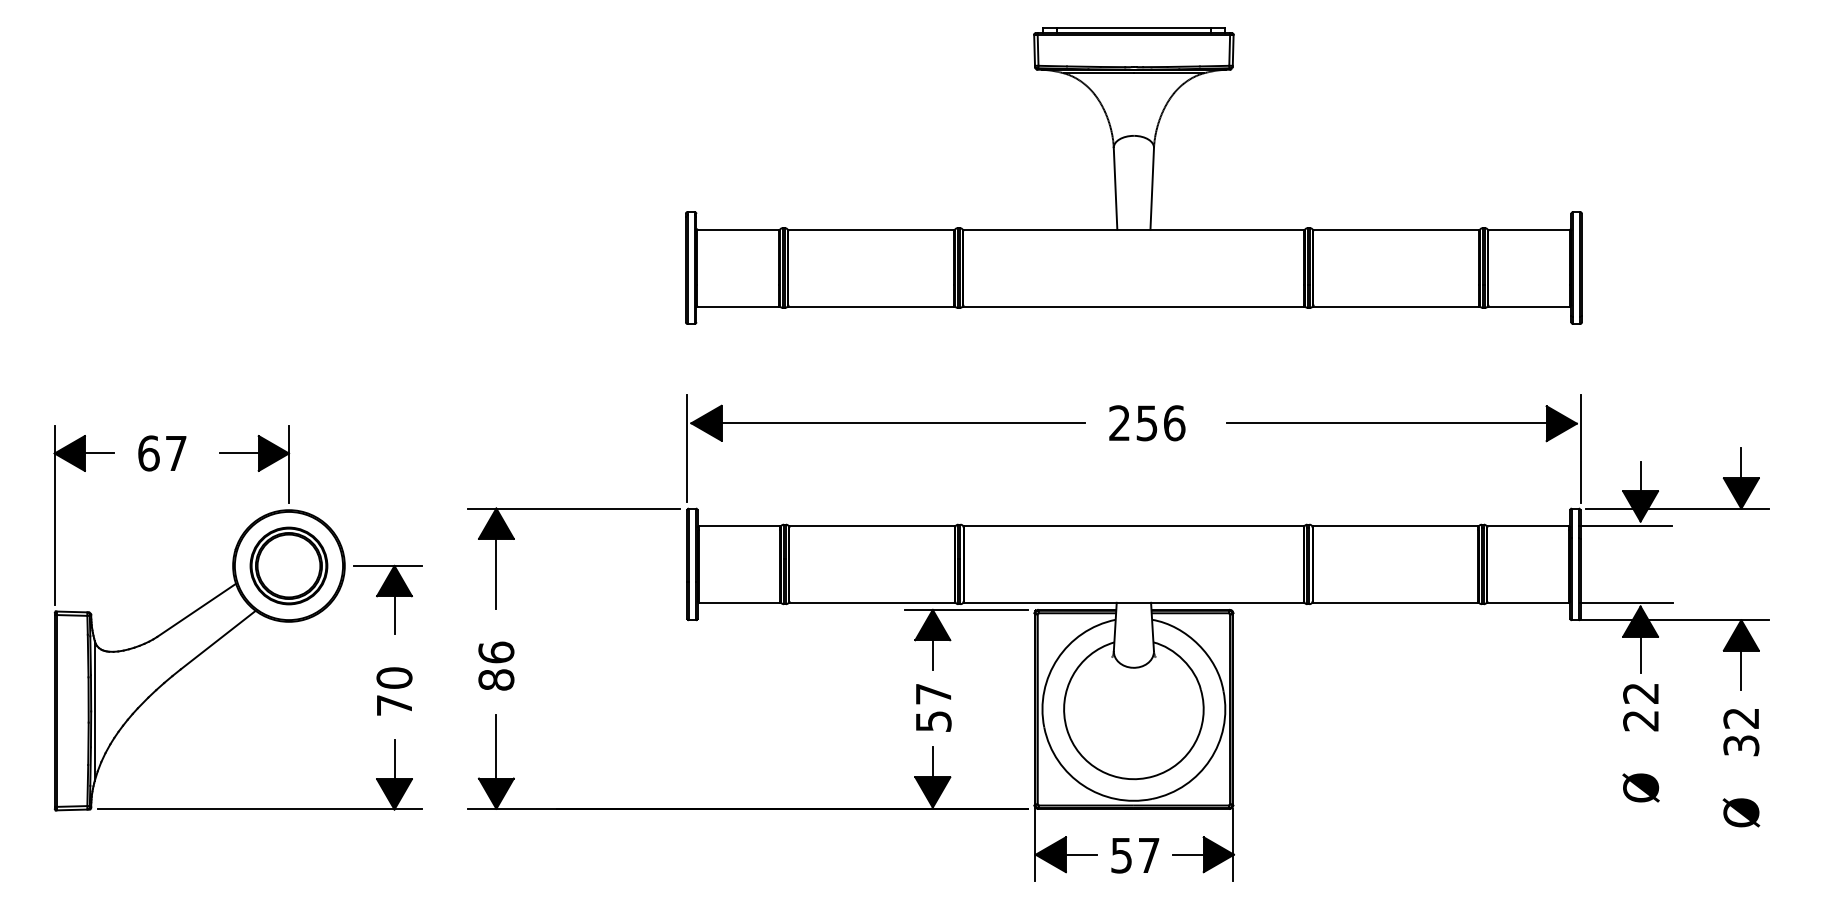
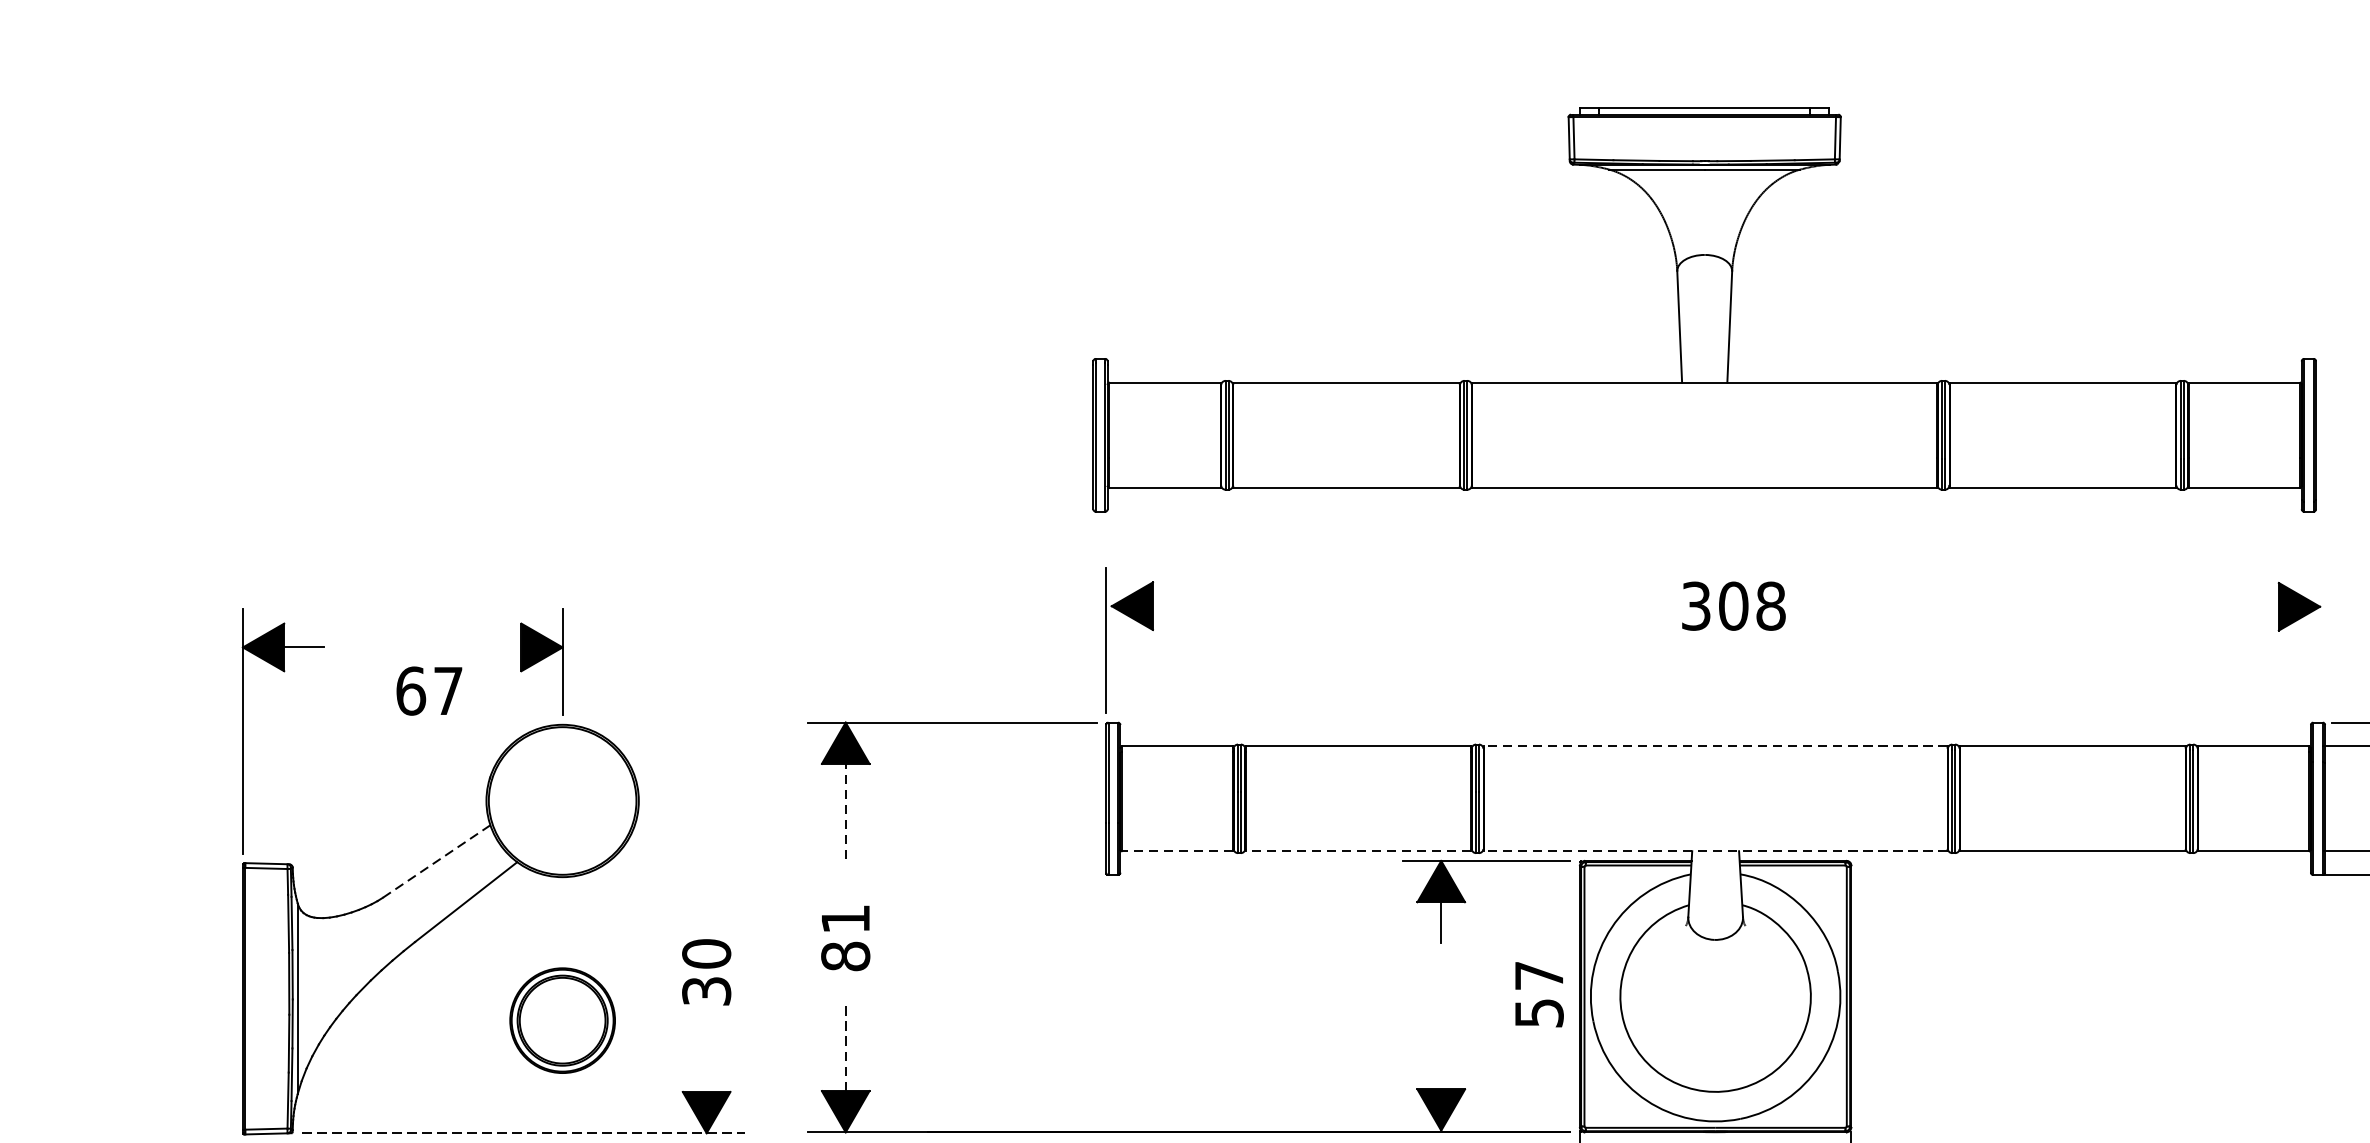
part: (1133, 175) -> (1704, 309), moved
line: (901, 423) -> (1398, 606), removed
text: (1147, 423) -> (1734, 606), 256 -> 308
line: (1388, 423) -> (2063, 606), removed
line: (1580, 449) -> (2325, 641), removed
text: (162, 453) -> (429, 691), moved
line: (239, 453) -> (495, 647), removed
line: (1133, 526) -> (1715, 747), solid -> dashed
part: (288, 565) -> (562, 1019), moved
line: (496, 573) -> (845, 811), solid -> dashed
part: (387, 599) -> (697, 846), removed
line: (739, 602) -> (1177, 850), solid -> dashed
line: (872, 602) -> (1358, 850), solid -> dashed
line: (1133, 602) -> (1715, 850), solid -> dashed
line: (196, 610) -> (436, 861), solid -> dashed
text: (496, 652) -> (845, 919), 86 -> 81
text: (394, 705) -> (706, 991), 70 -> 30
text: (933, 707) -> (1539, 994), moved
line: (496, 746) -> (845, 1047), solid -> dashed
line: (394, 759) -> (706, 1065), removed
line: (932, 762) -> (1440, 1069), removed
line: (260, 809) -> (523, 1133), solid -> dashed

